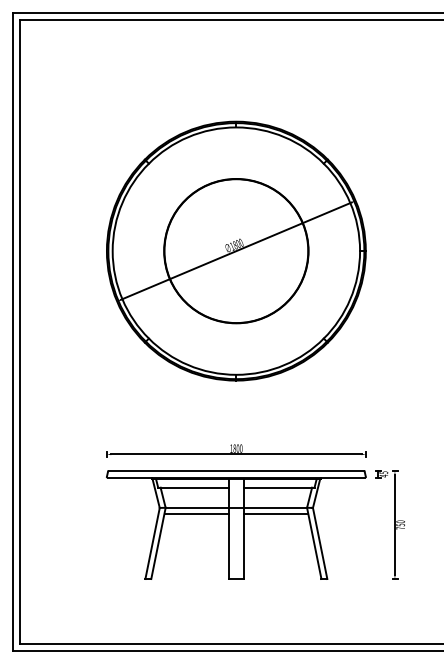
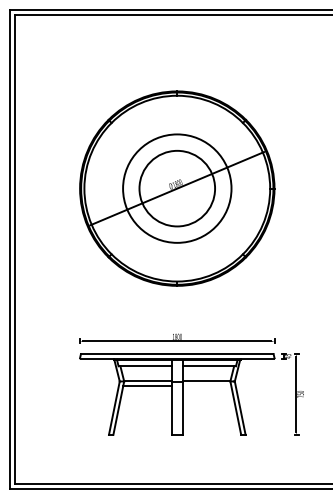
circle: (236, 251) -> (177, 188), size x0.7
line: (275, 513) -> (206, 385), removed

